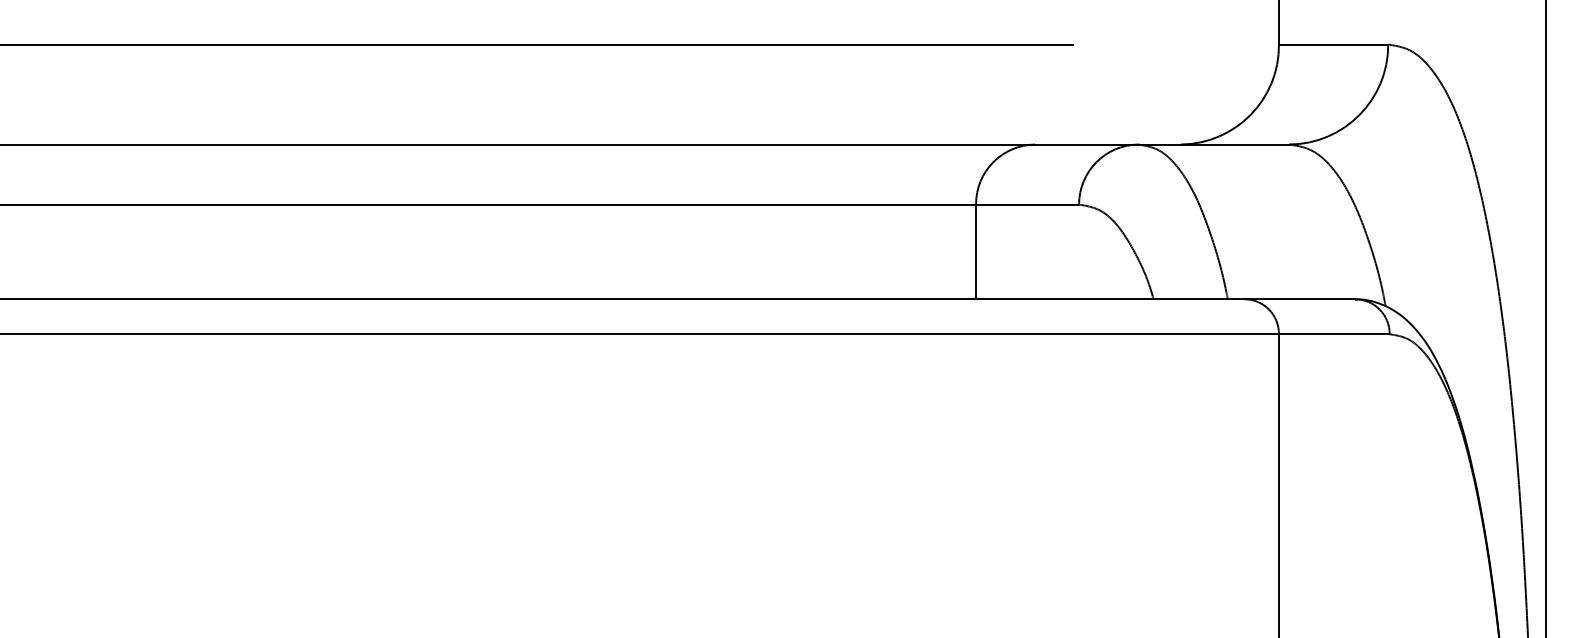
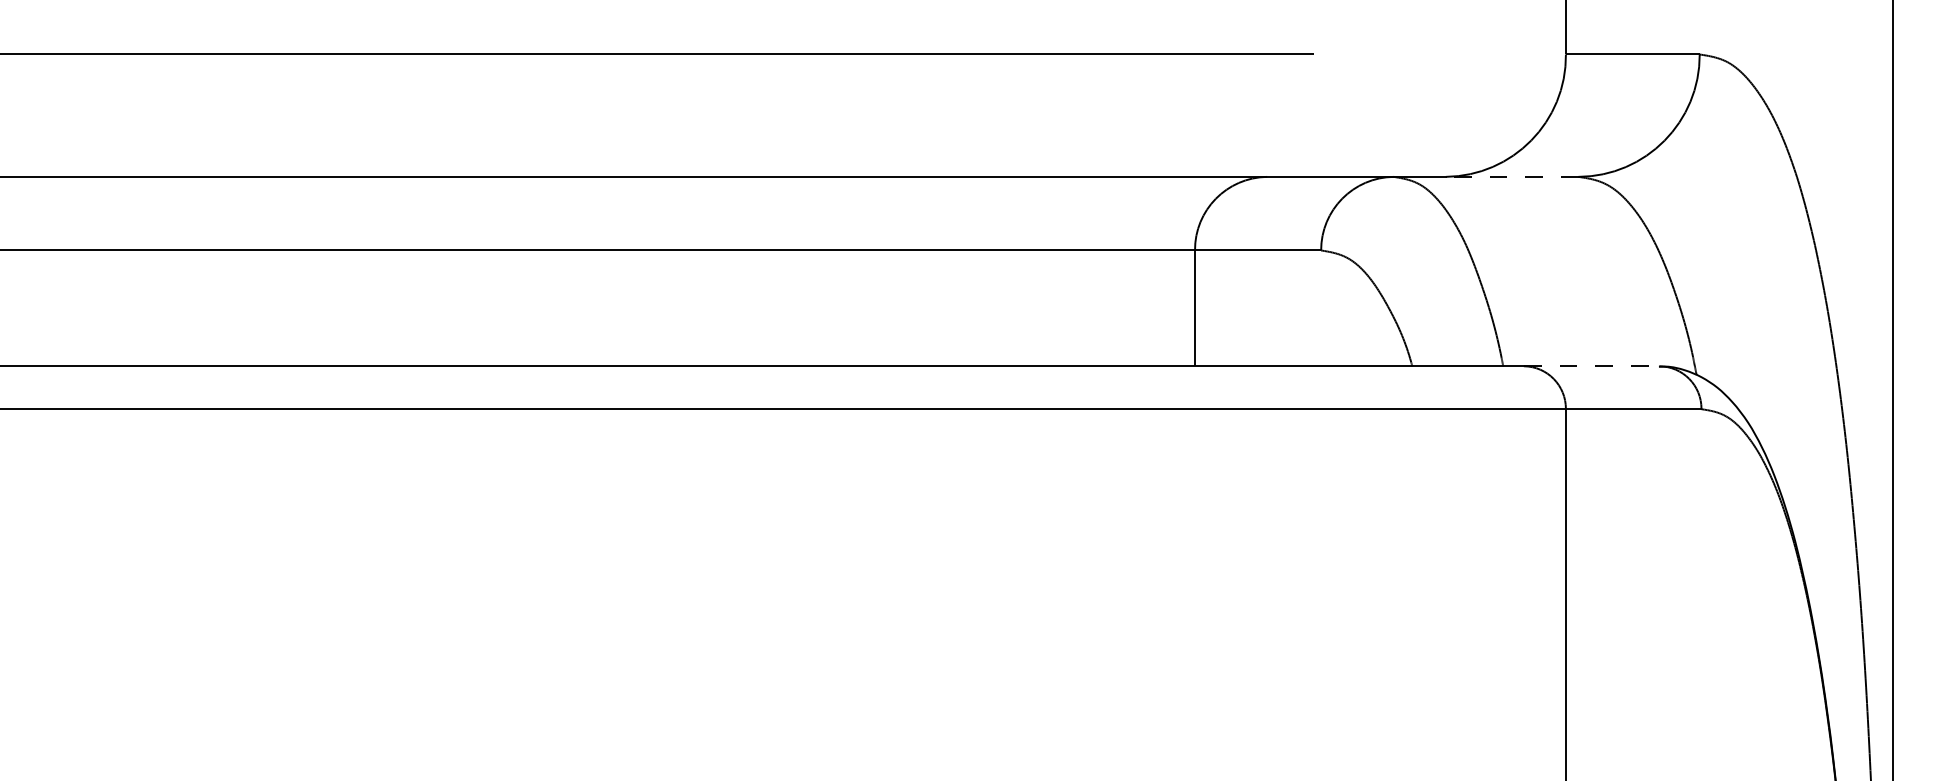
line: (1234, 144) -> (1511, 176), solid -> dashed
line: (1299, 299) -> (1591, 366), solid -> dashed

